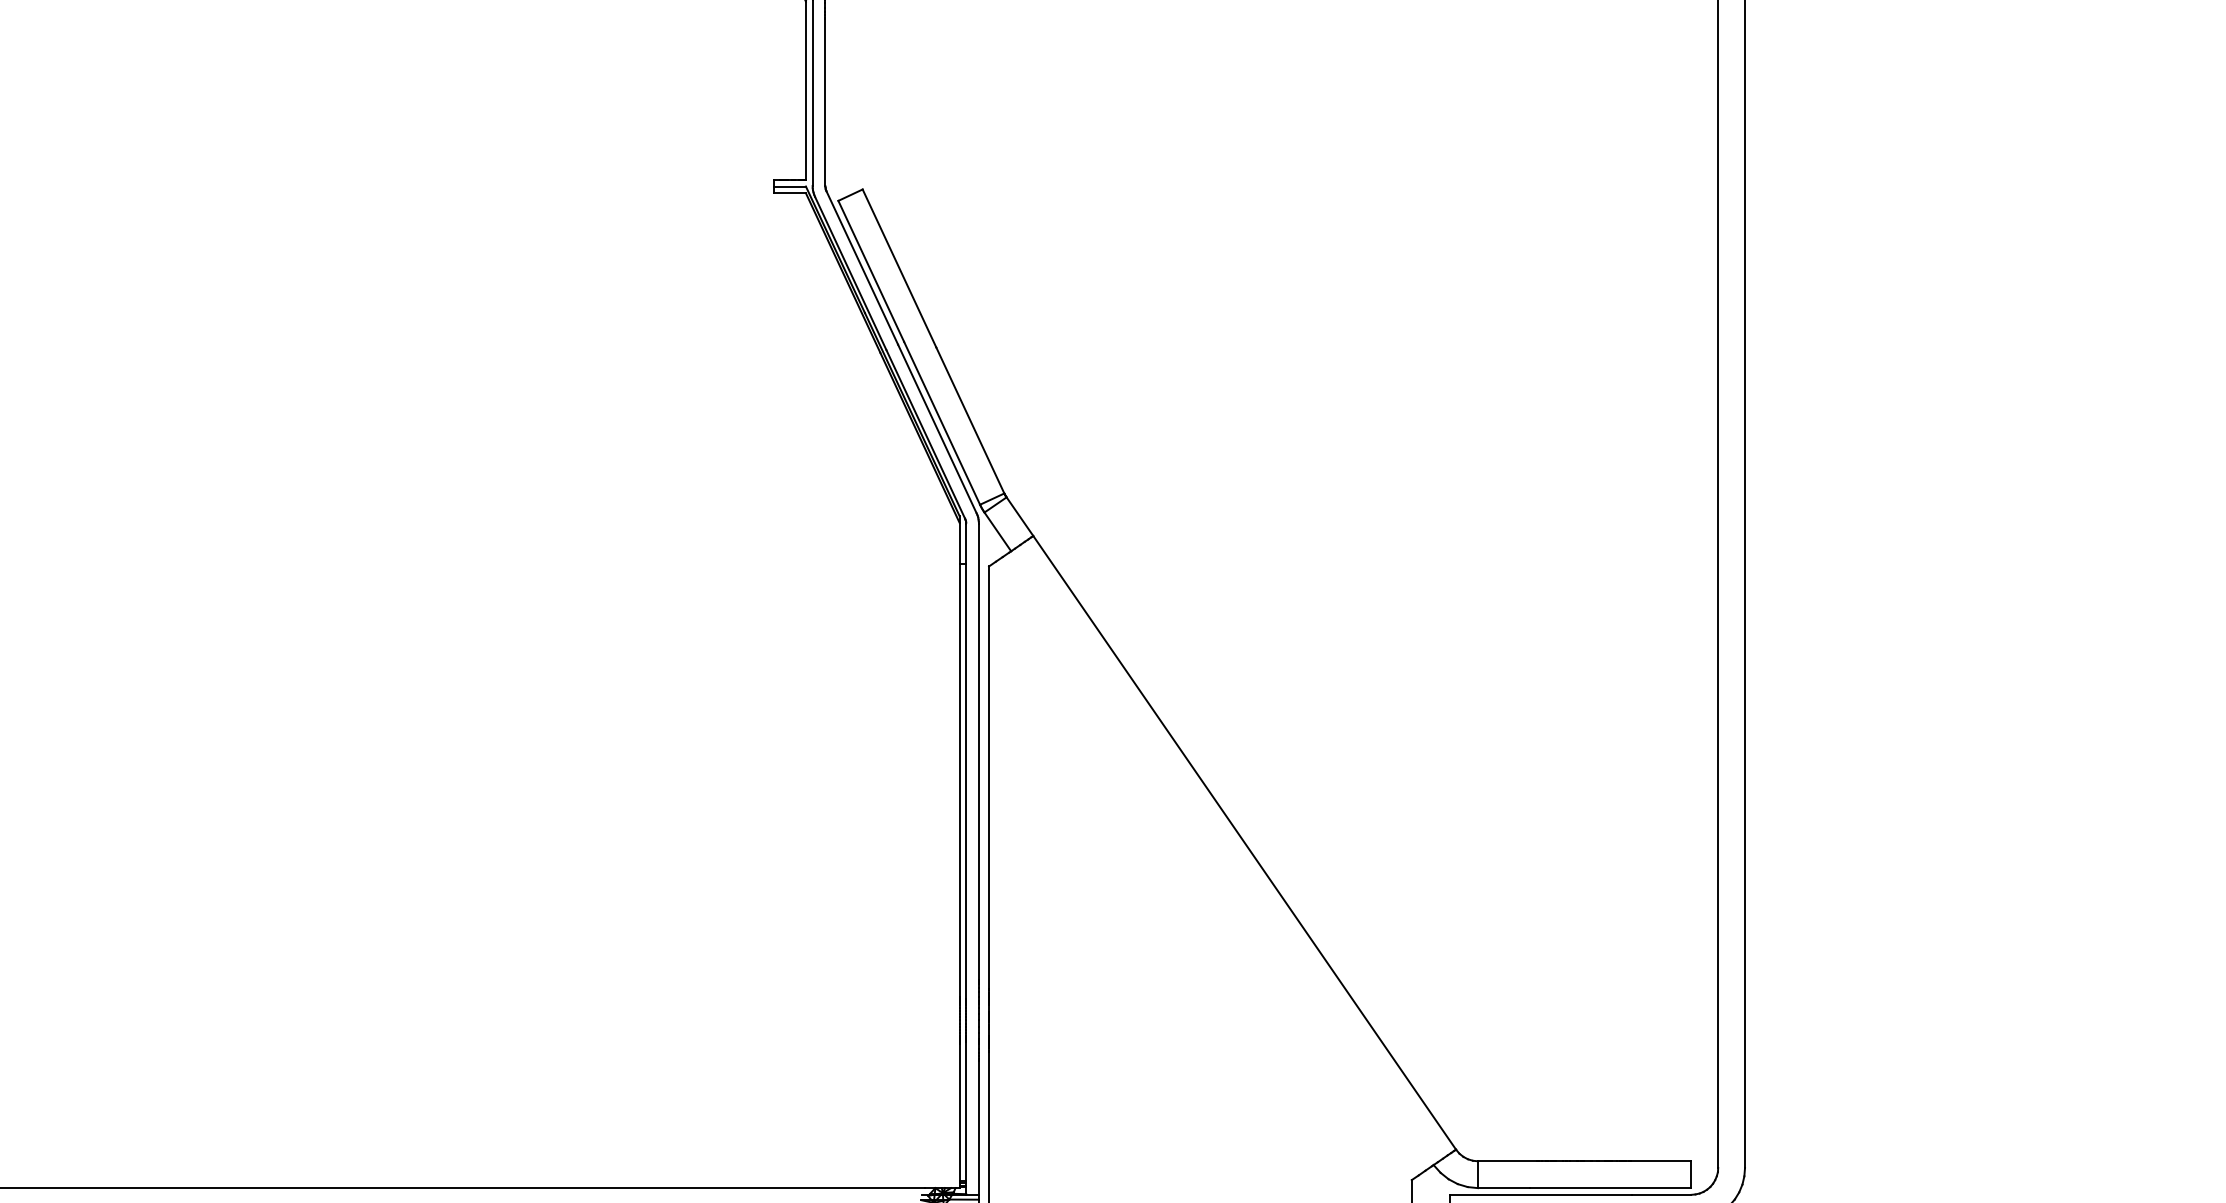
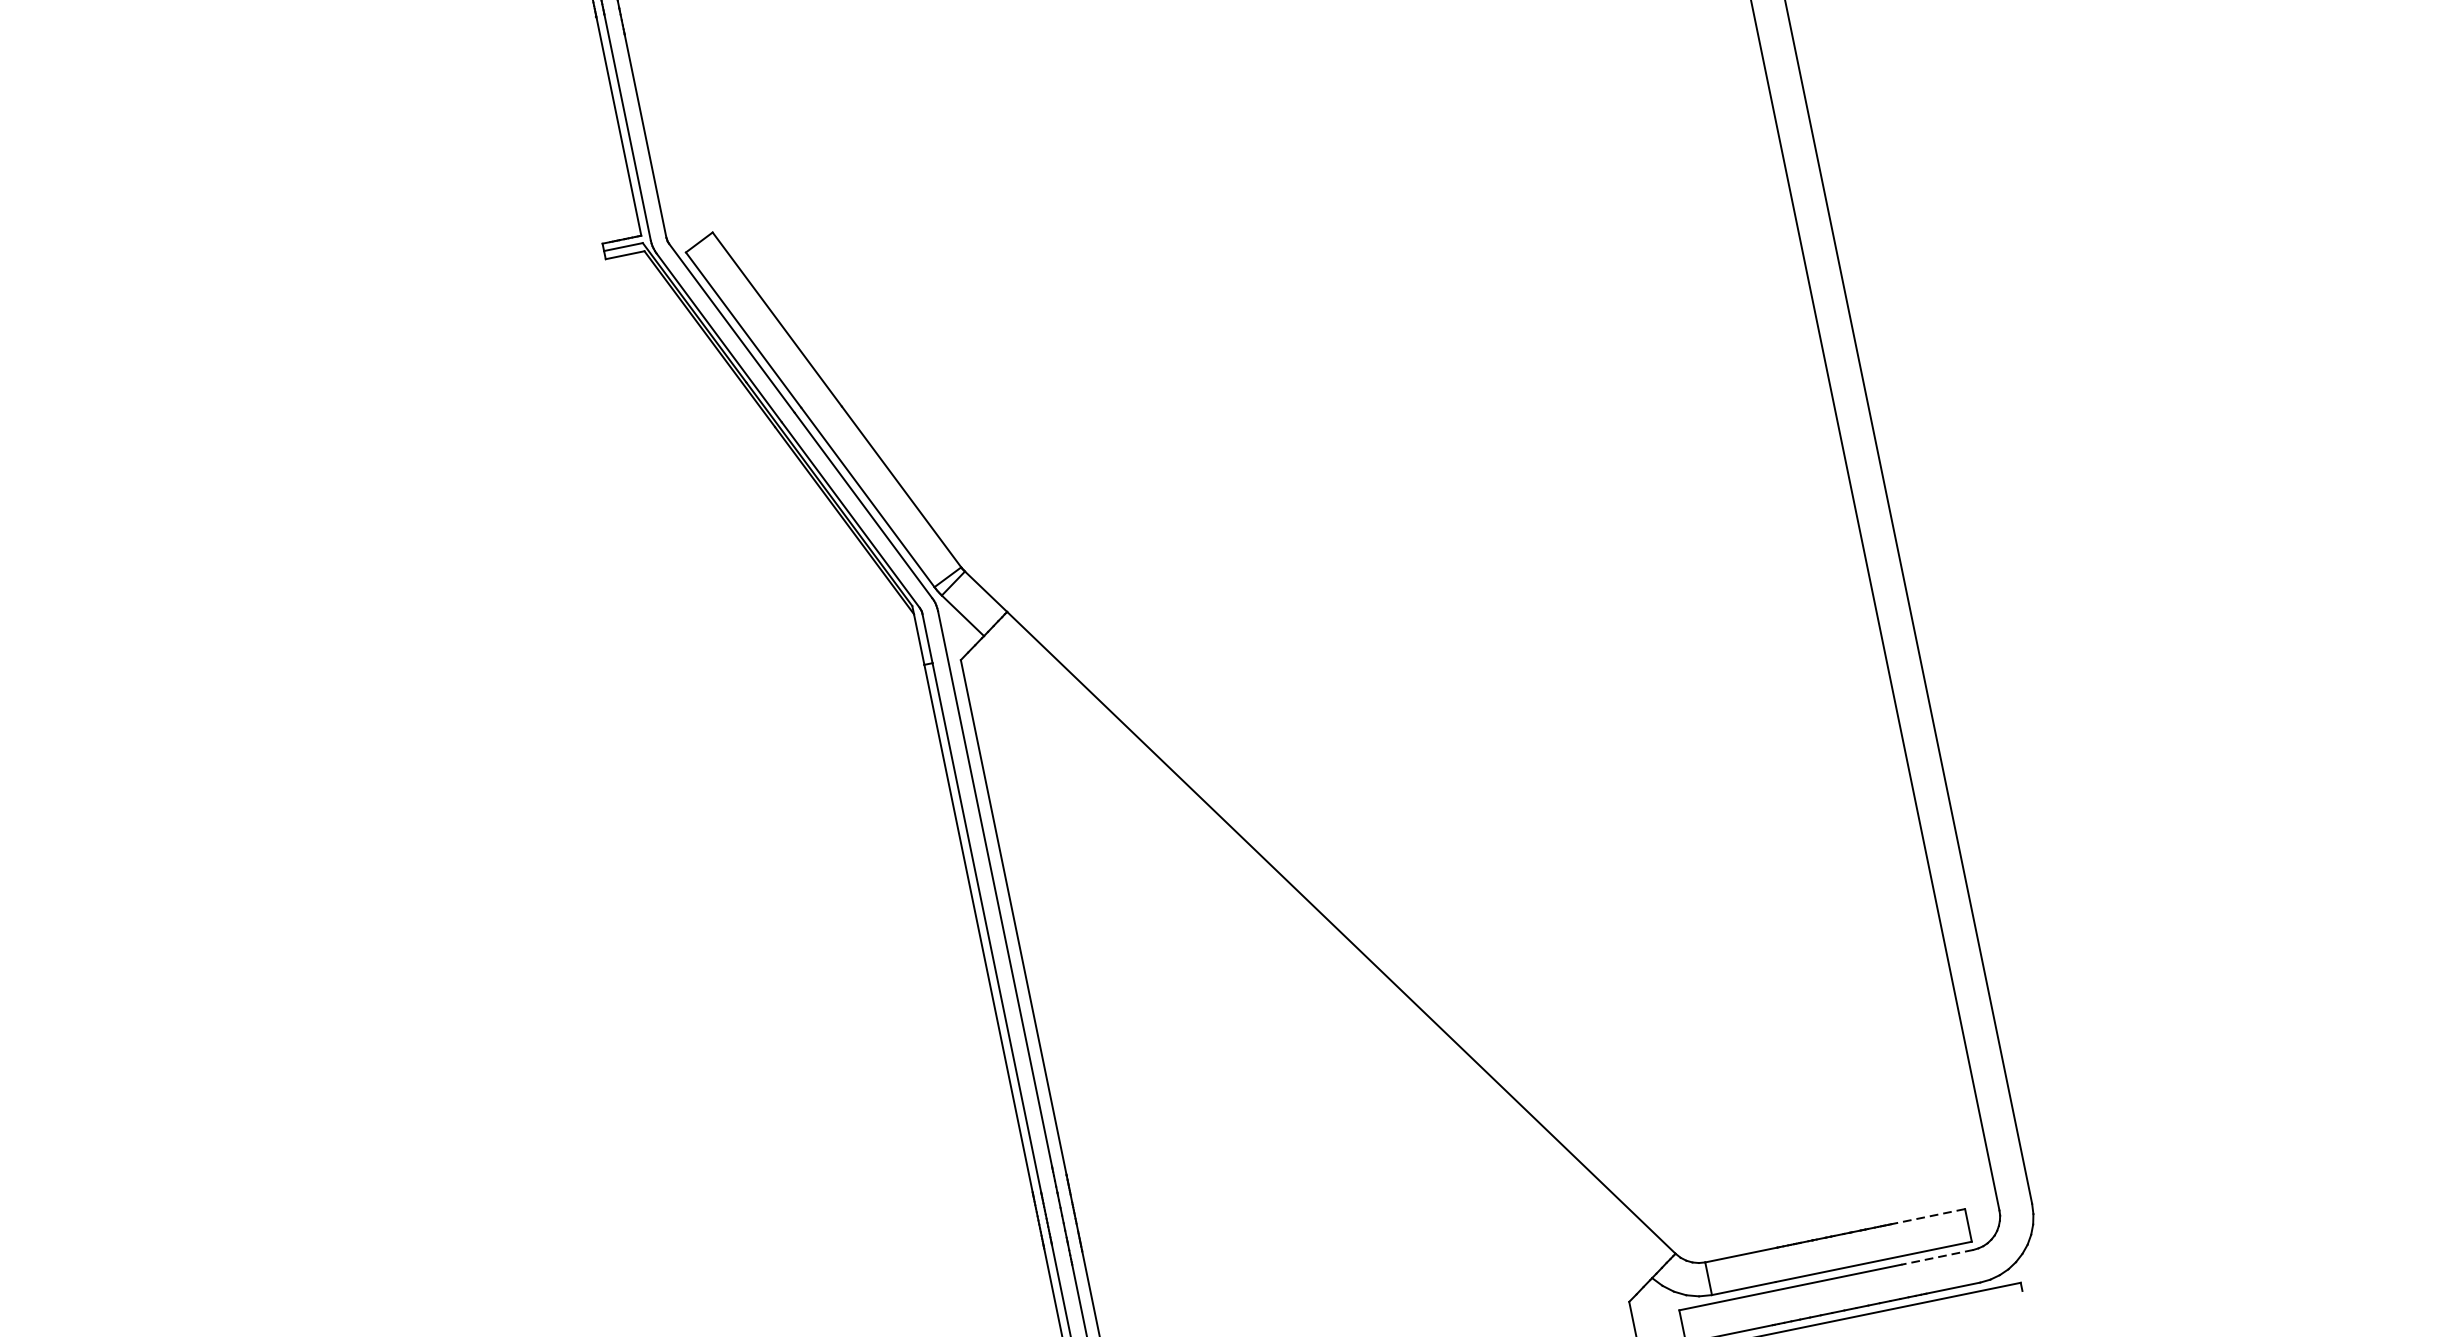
line: (1660, 1161) -> (1927, 1217), solid -> dashed
line: (1661, 1194) -> (1937, 1256), solid -> dashed

